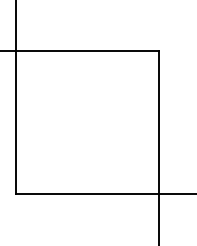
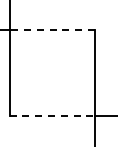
line: (87, 51) -> (52, 30), solid -> dashed
line: (87, 193) -> (52, 115), solid -> dashed

